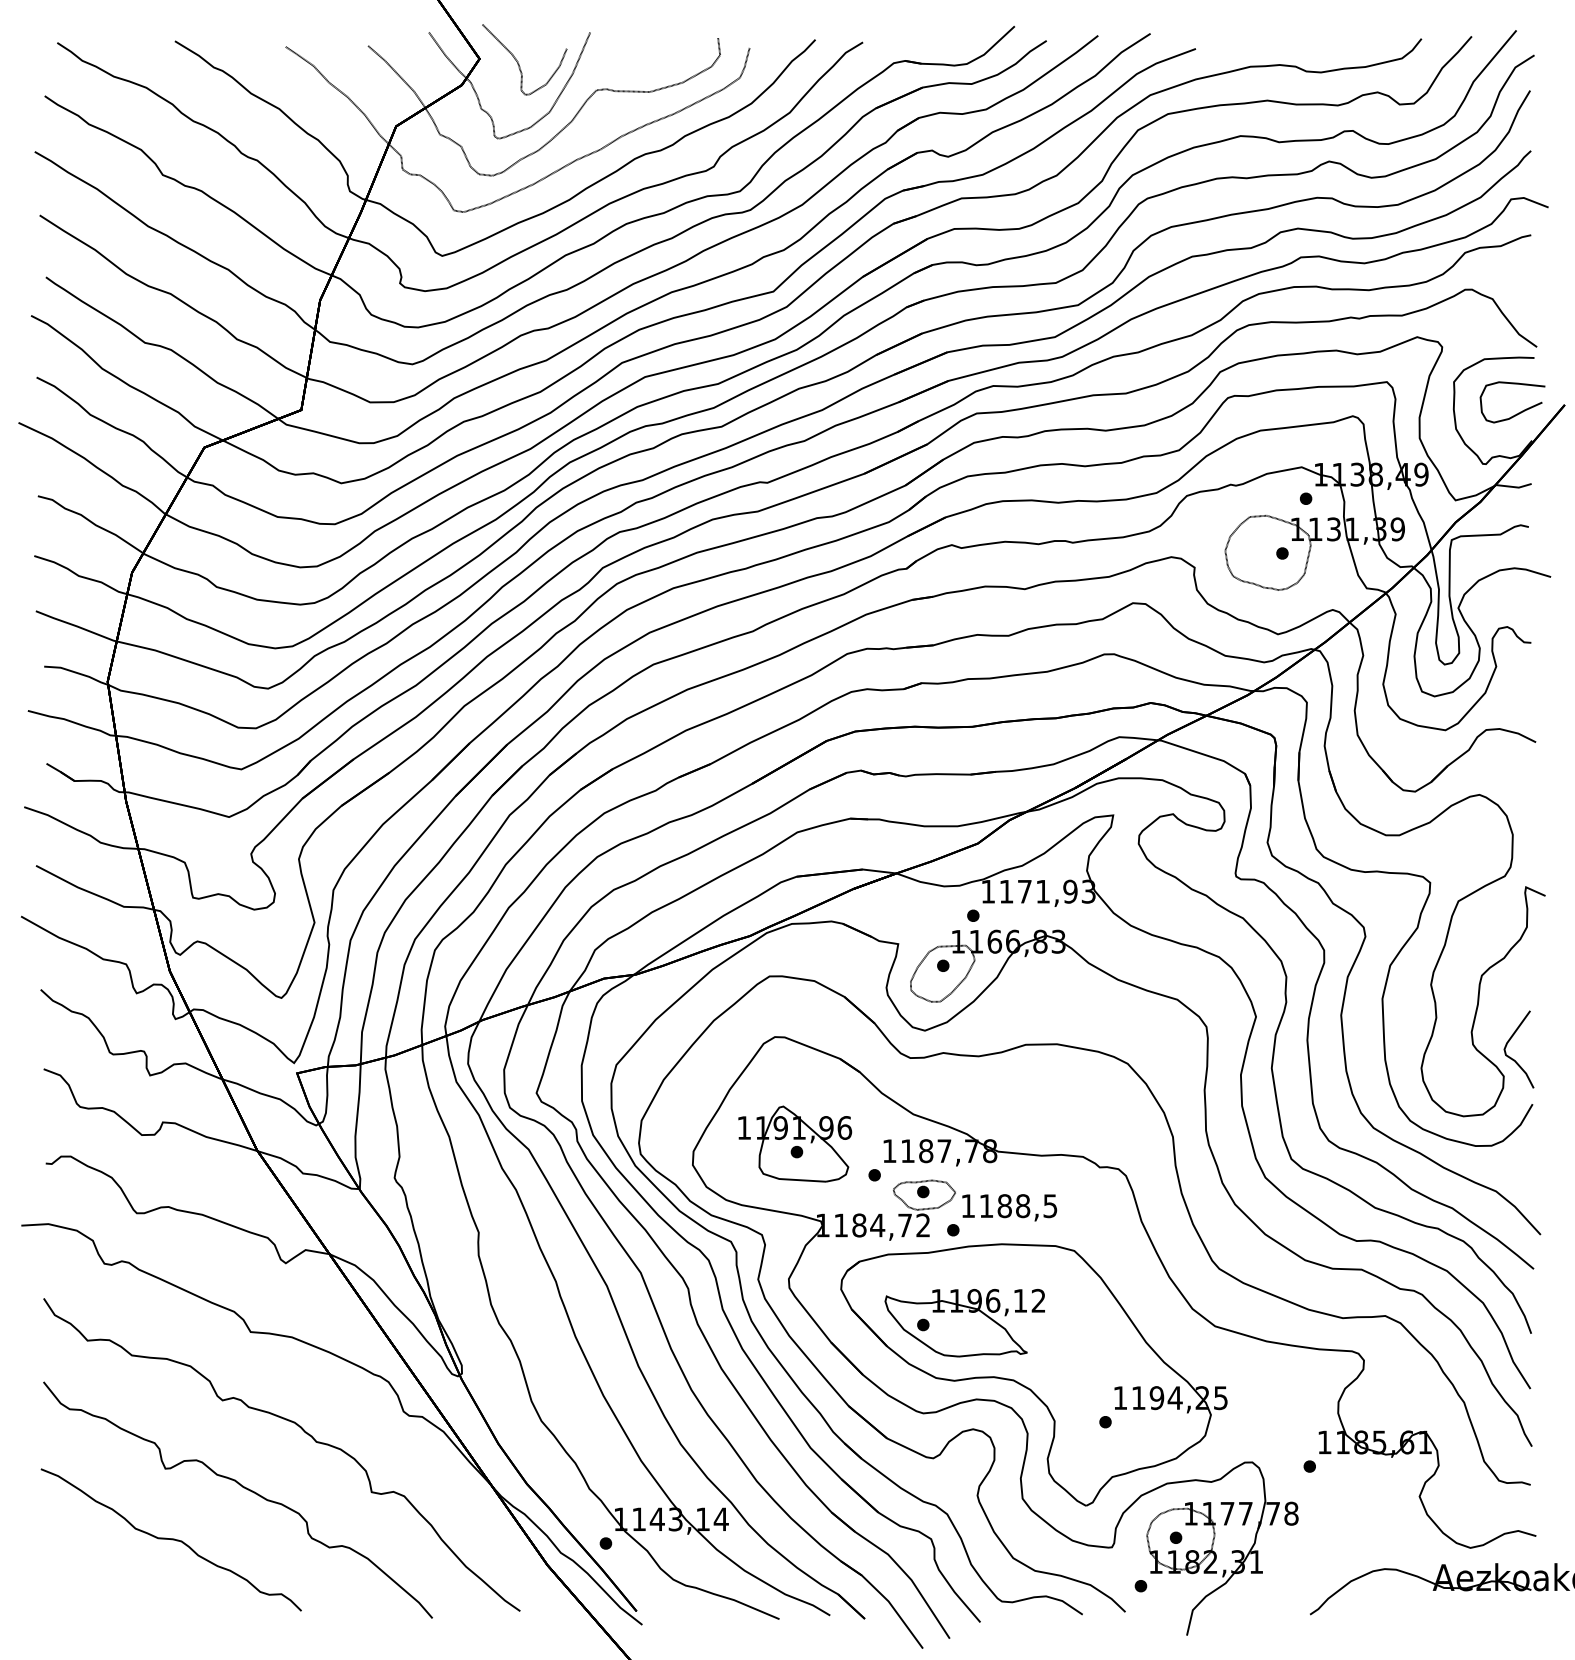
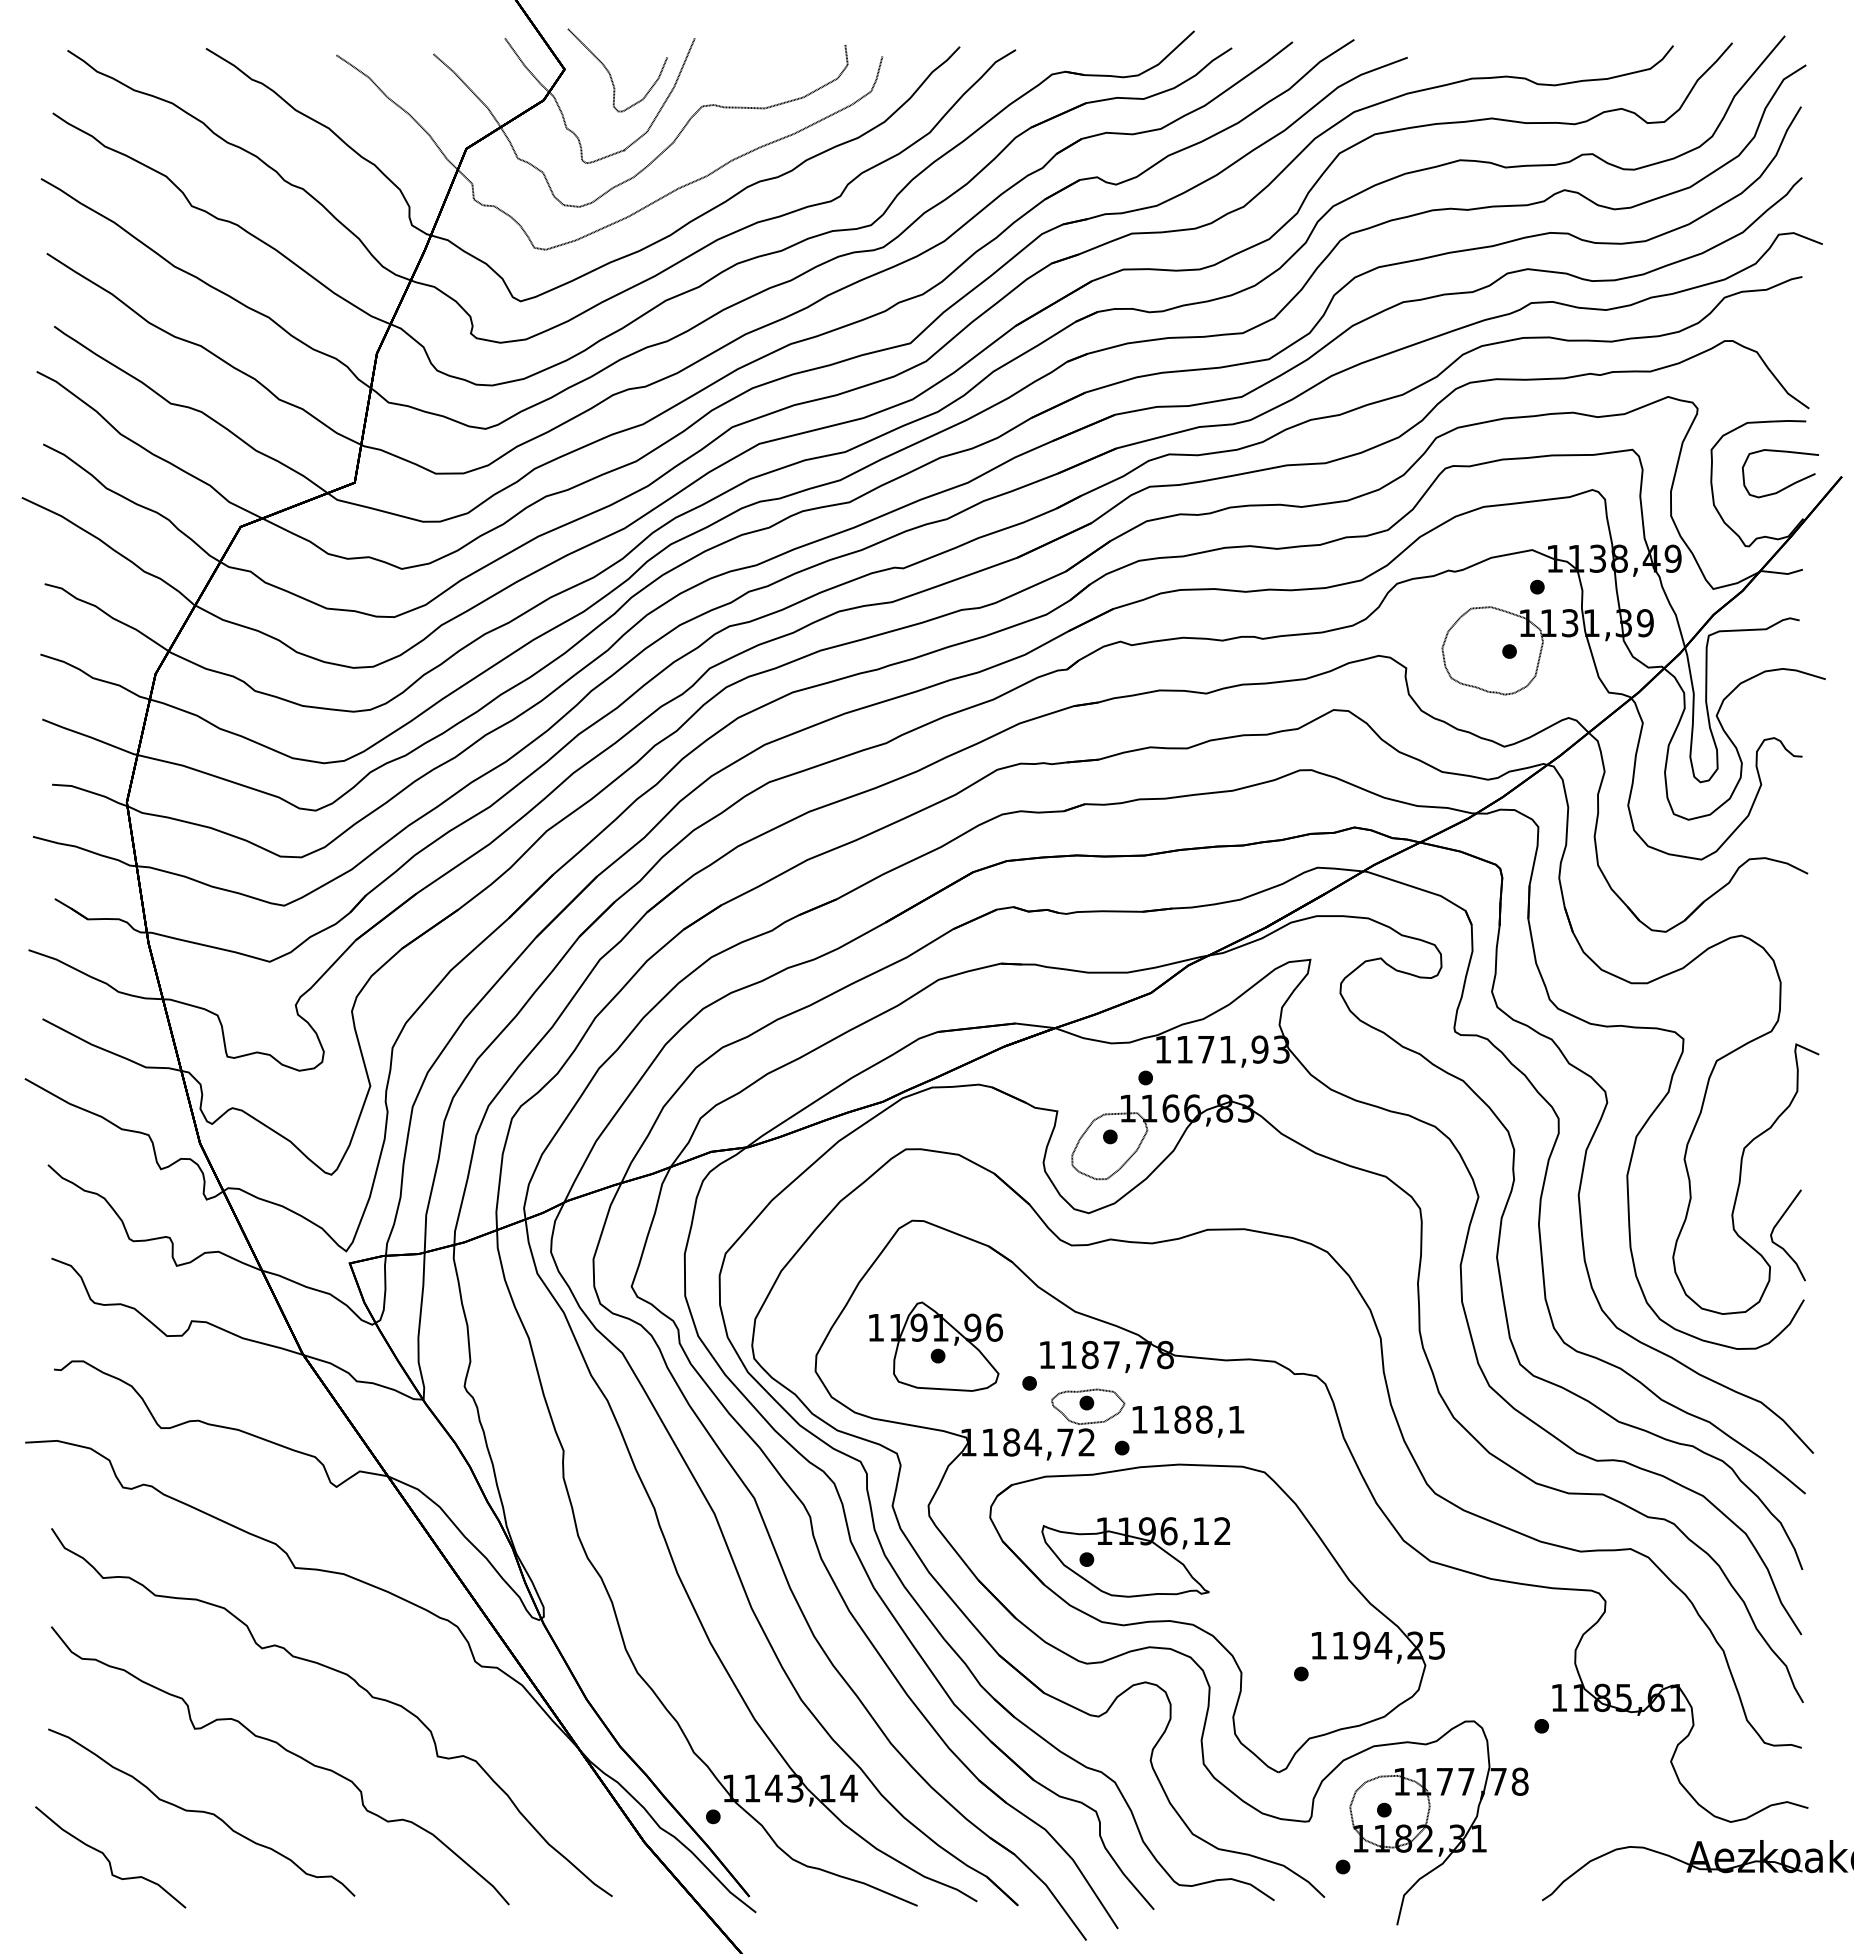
text: (1050, 1205) -> (1236, 1419), 1188,5 -> 1188,1
curve: (92, 1579) -> (108, 1859), added

